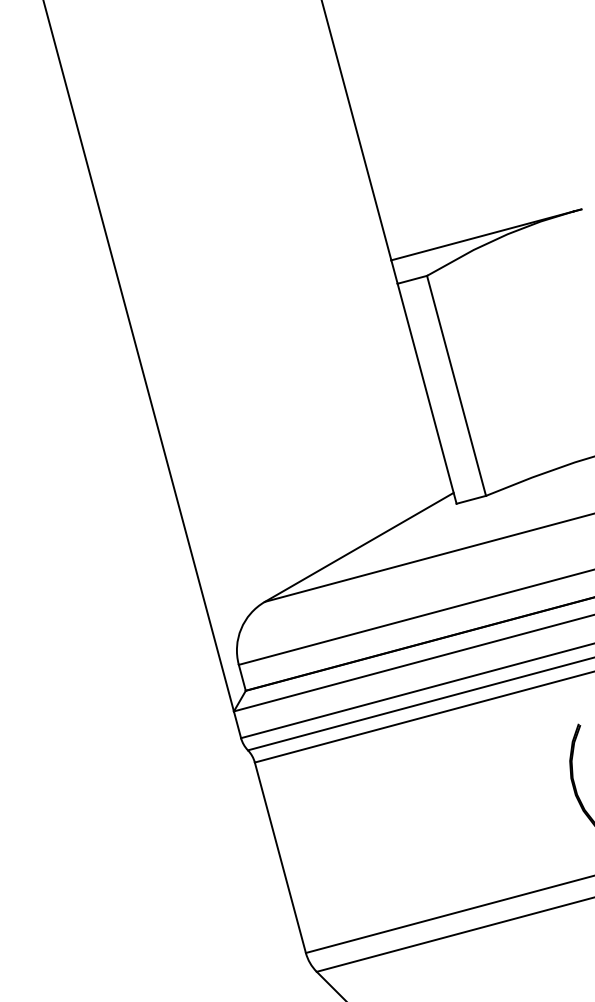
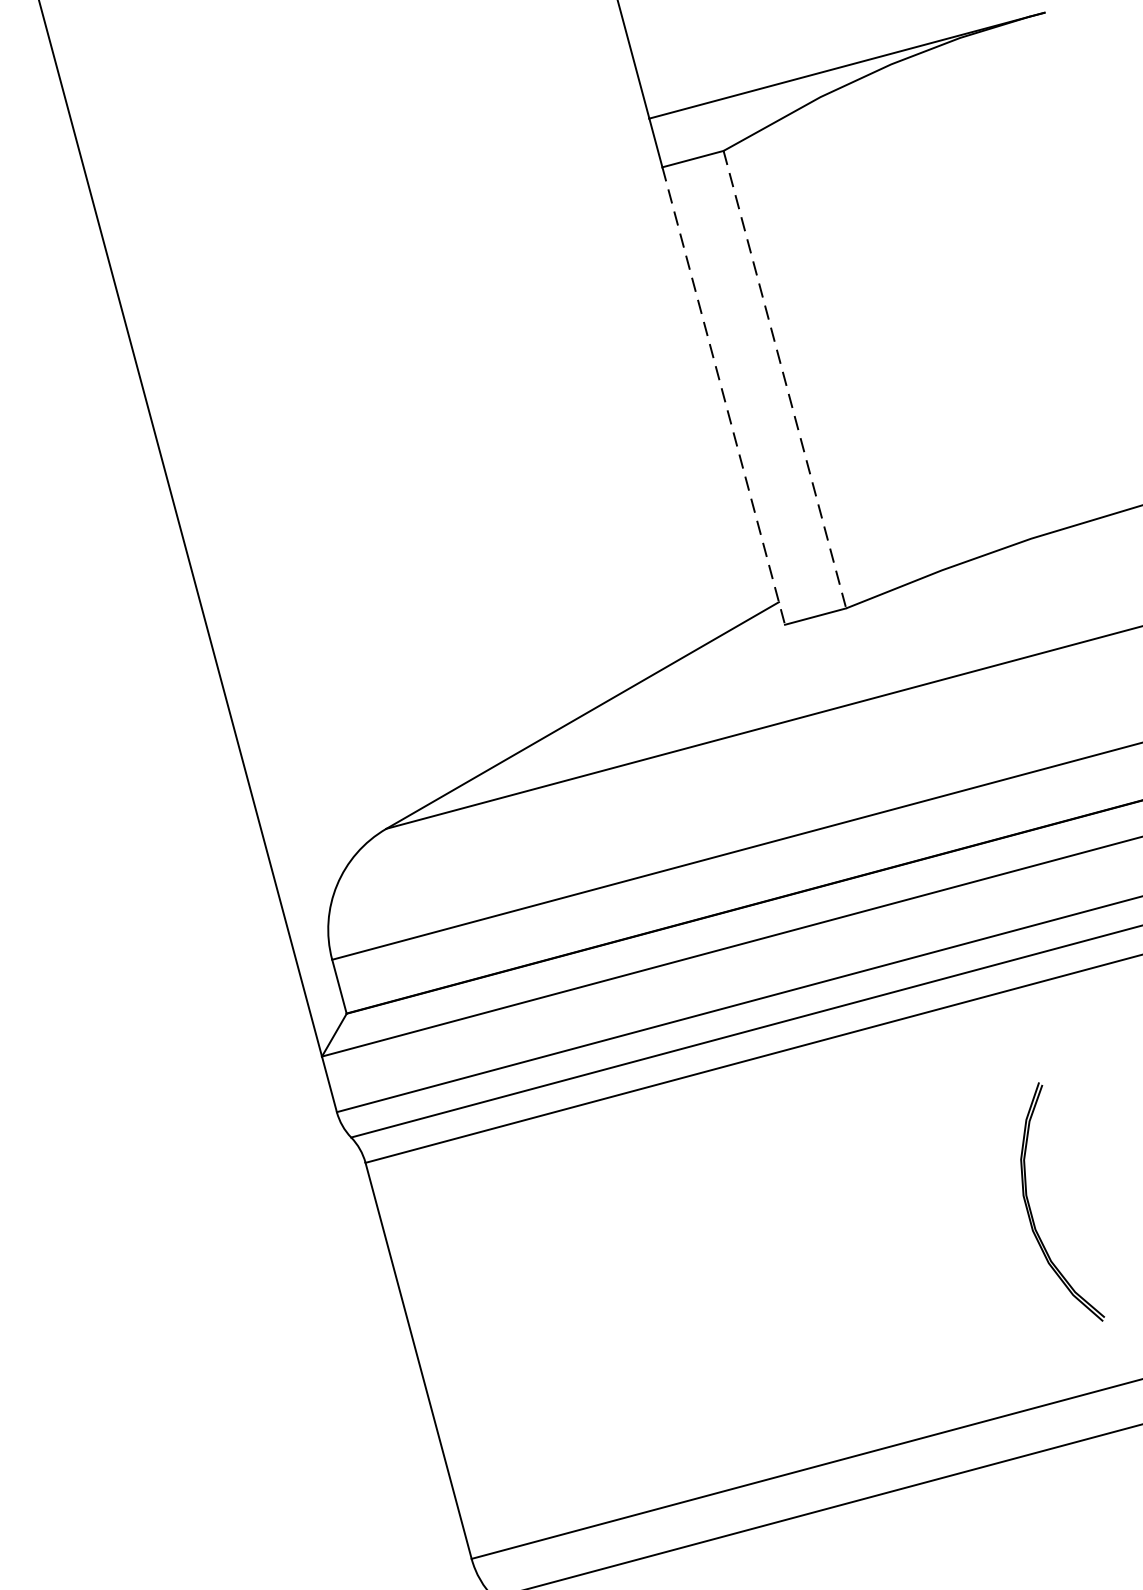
line: (456, 385) -> (784, 378), solid -> dashed
line: (427, 393) -> (724, 395), solid -> dashed

